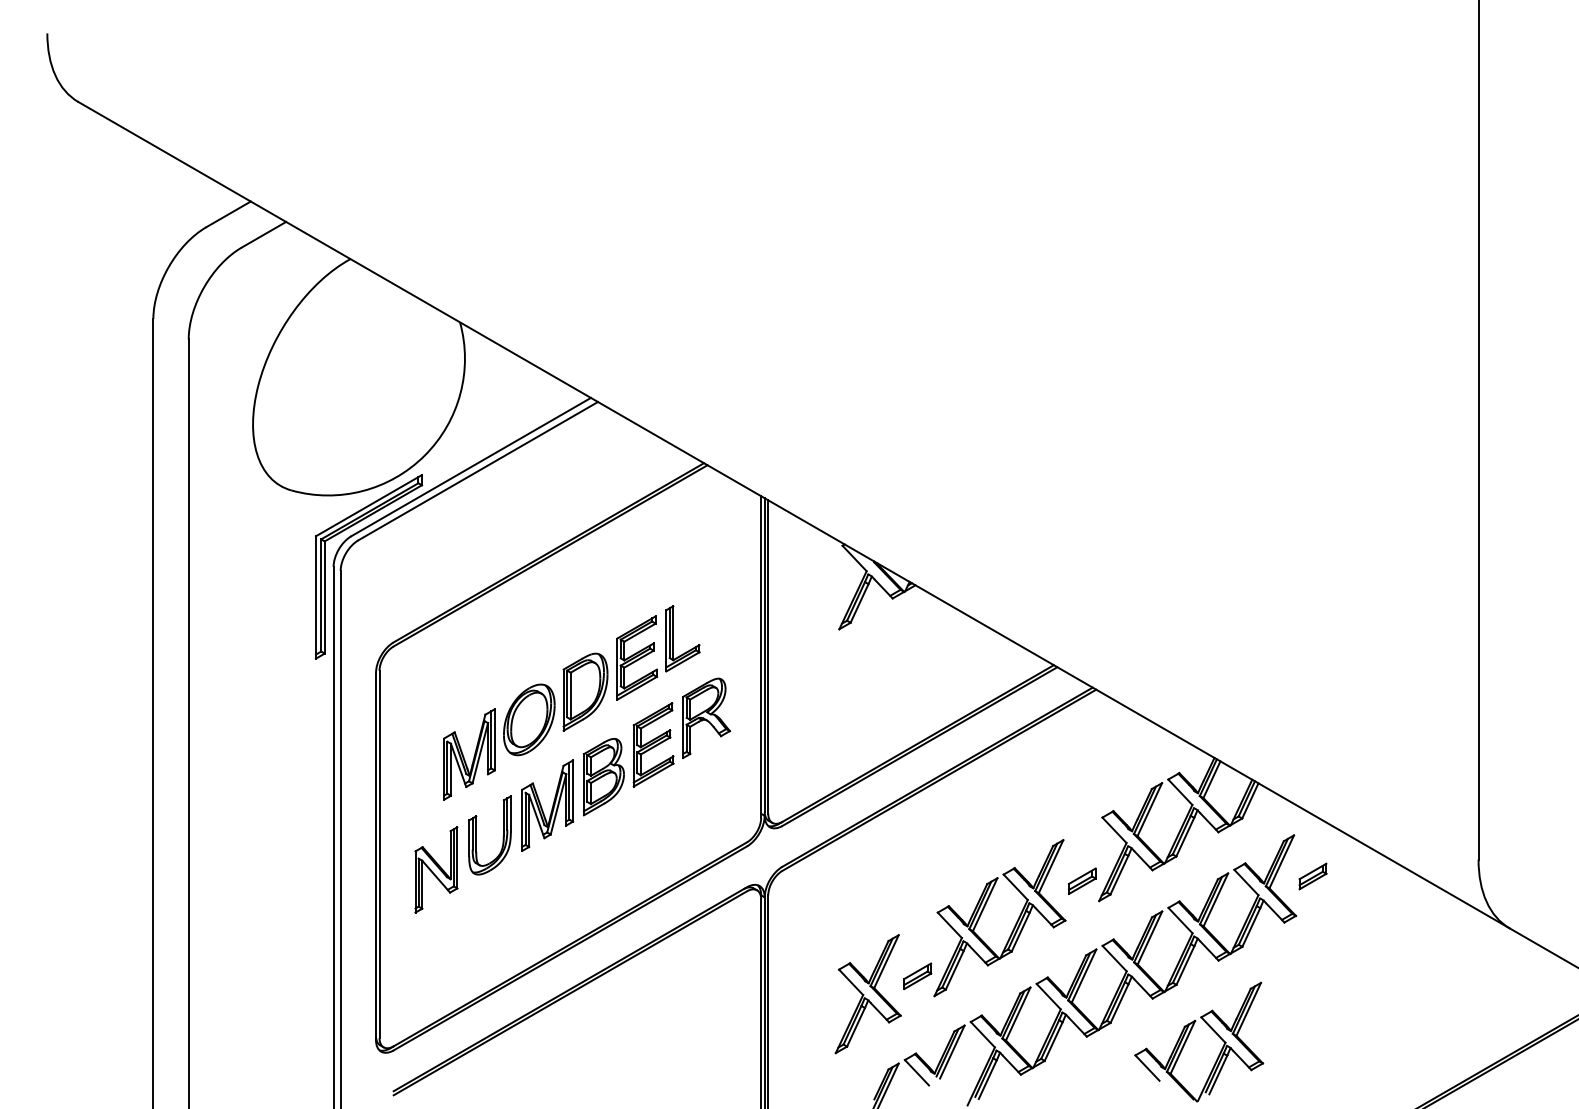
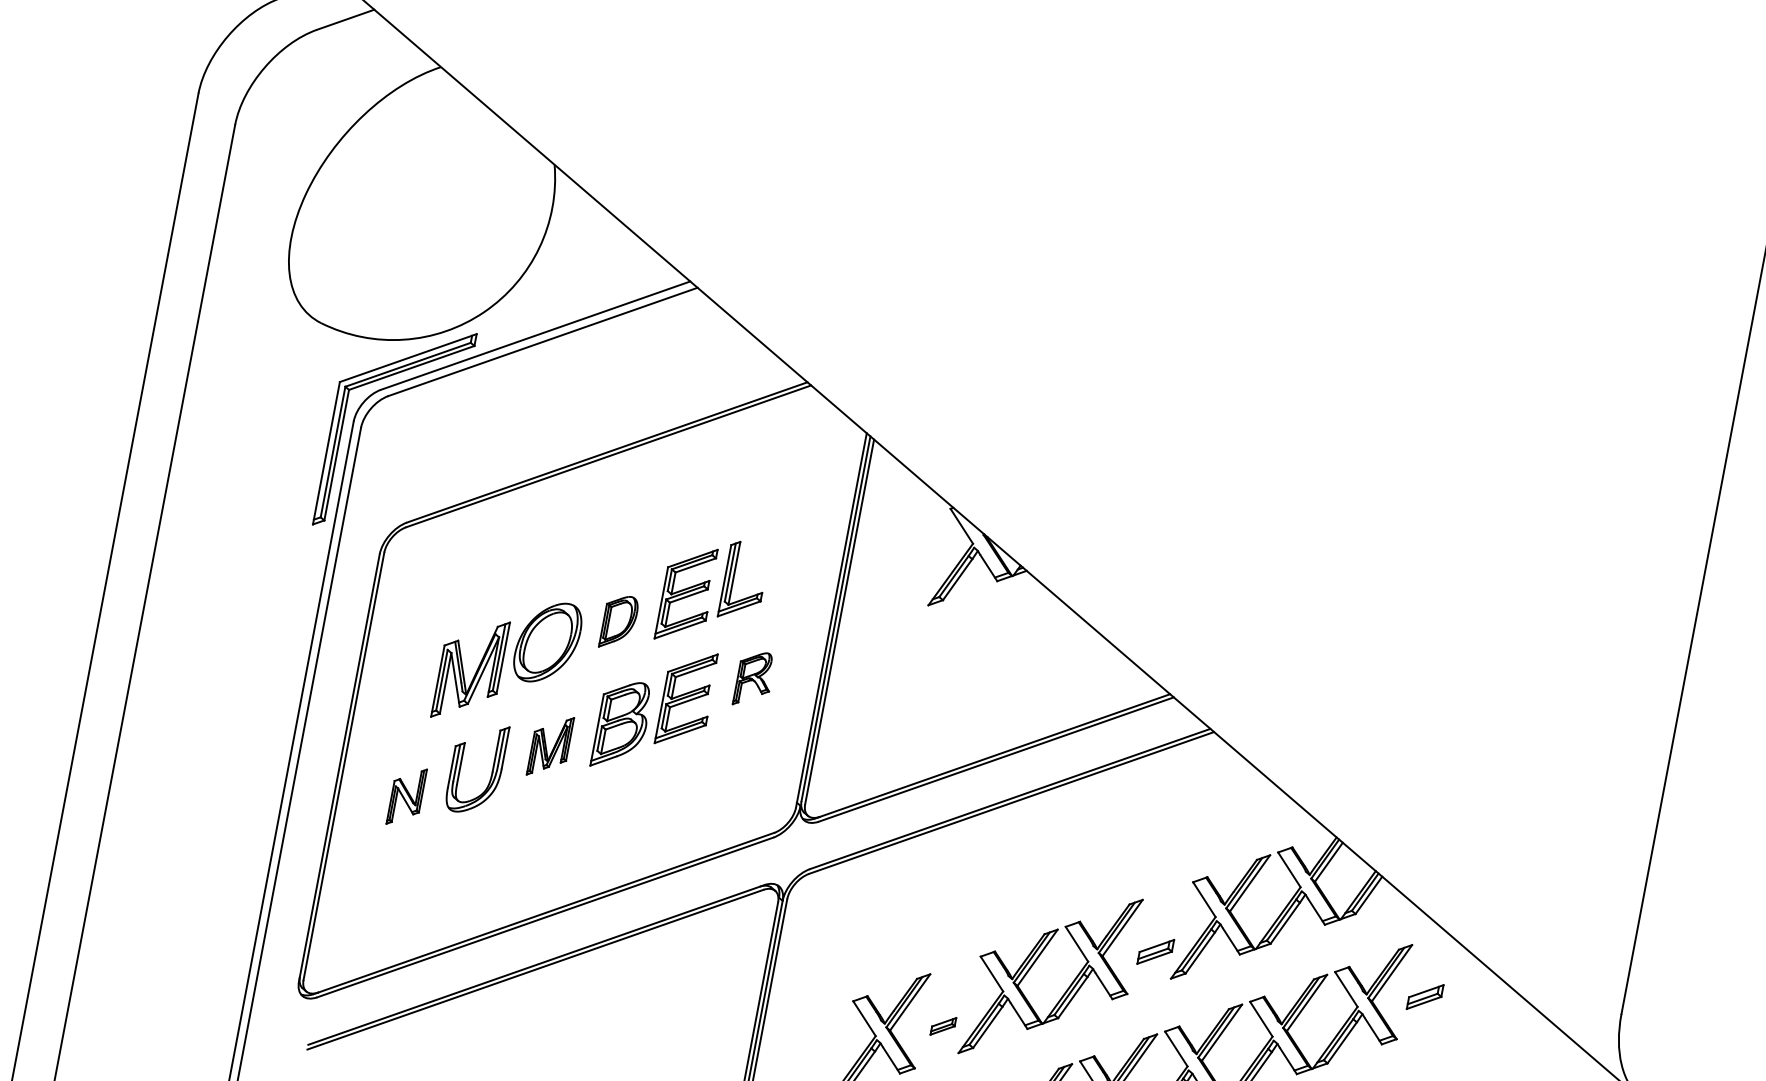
part: (585, 691) -> (619, 621), size x0.6
part: (706, 717) -> (754, 678), size x0.6
part: (547, 805) -> (550, 746), size x0.6
part: (436, 869) -> (406, 796), size x0.6
part: (917, 976) -> (943, 1026), size x0.7

